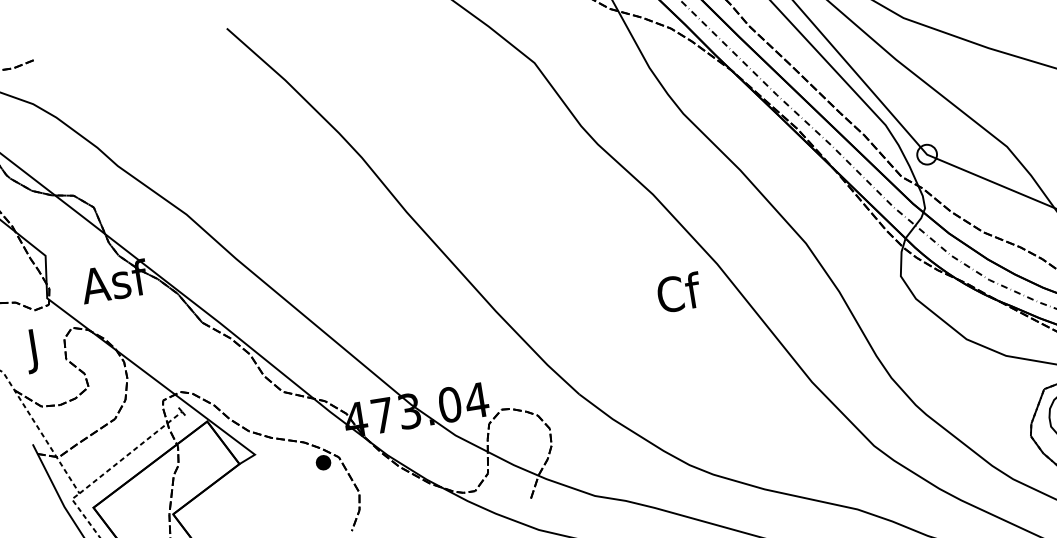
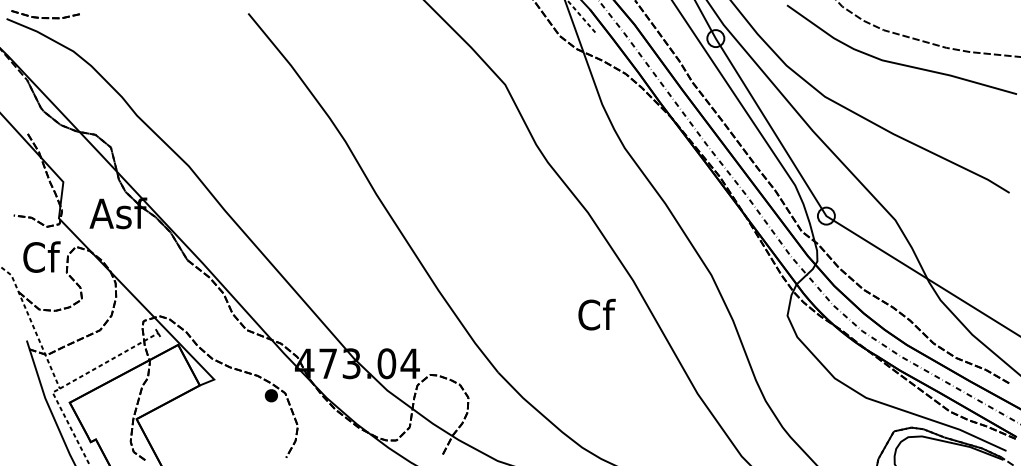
text: (678, 292) -> (596, 314), moved
text: (34, 349) -> (41, 260), J -> Cf

